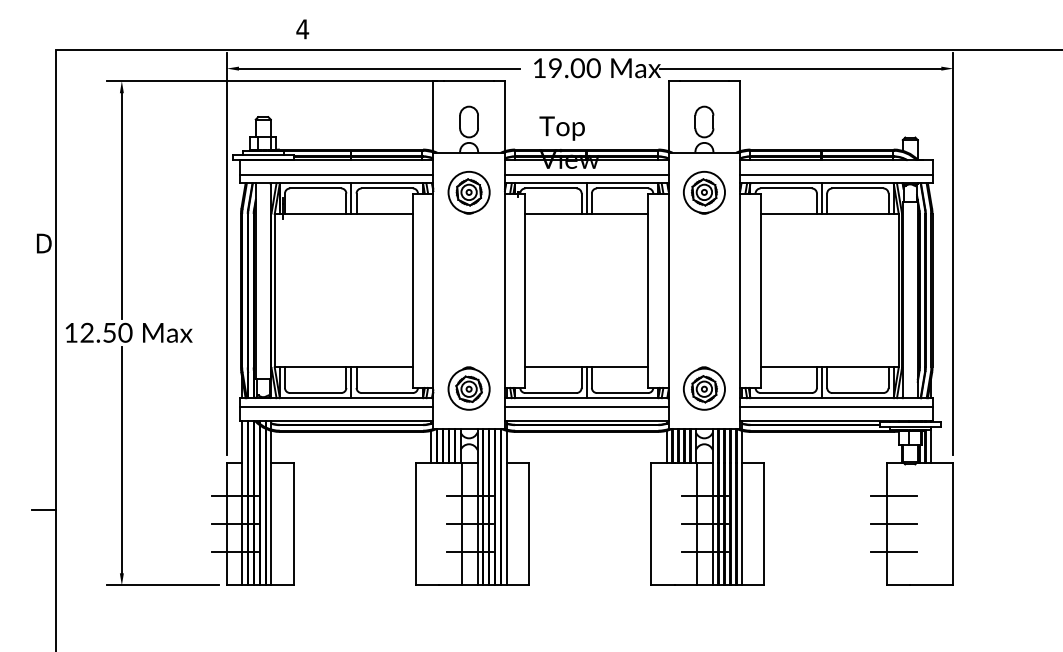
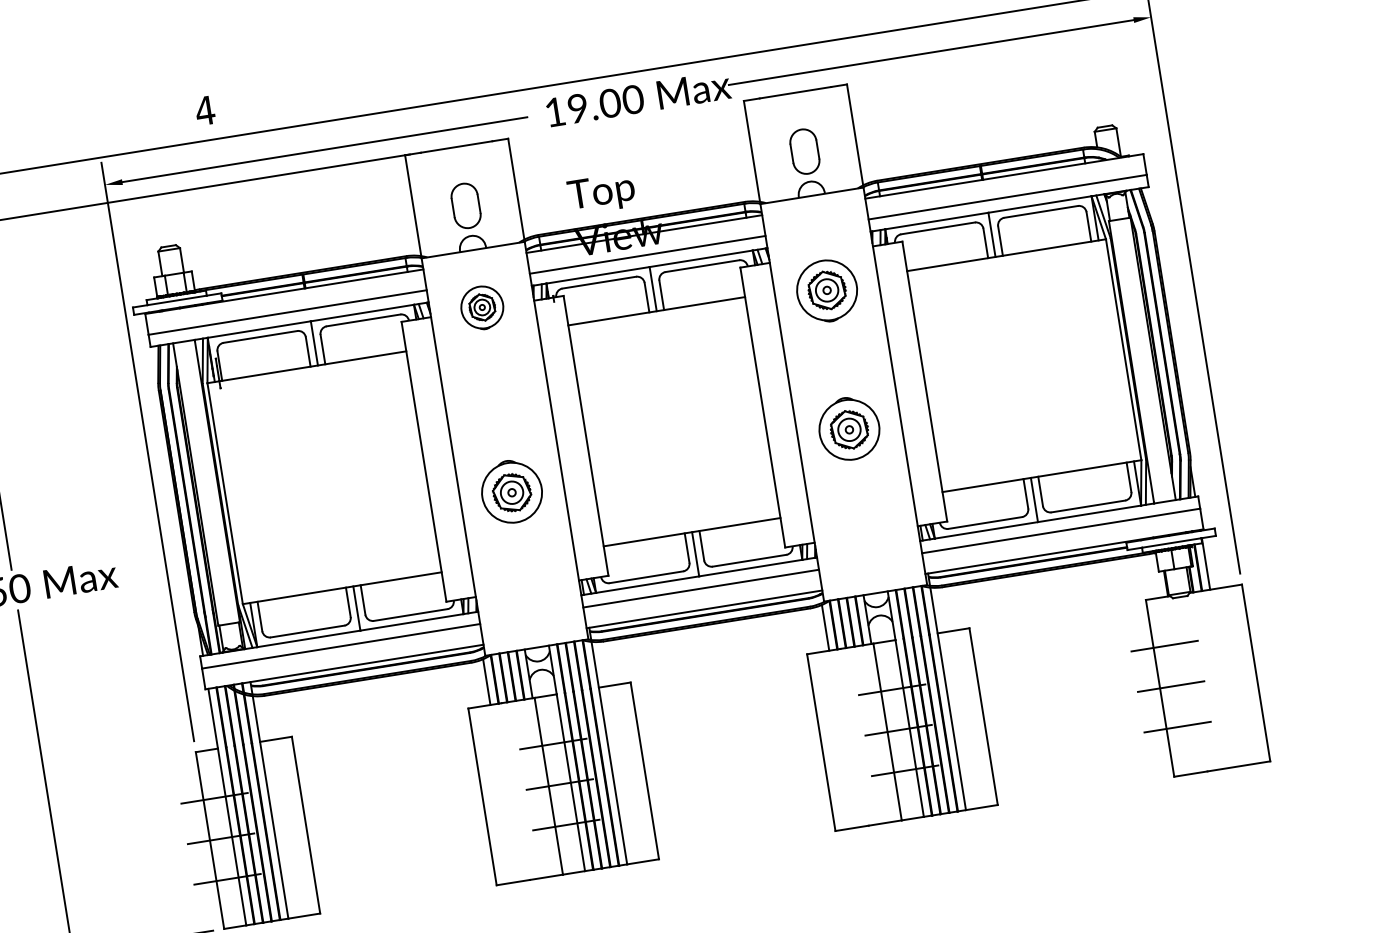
part: (468, 192) -> (481, 307), size x0.7
part: (704, 192) -> (827, 290), moved
part: (468, 388) -> (510, 491), moved
part: (704, 388) -> (849, 428), moved

